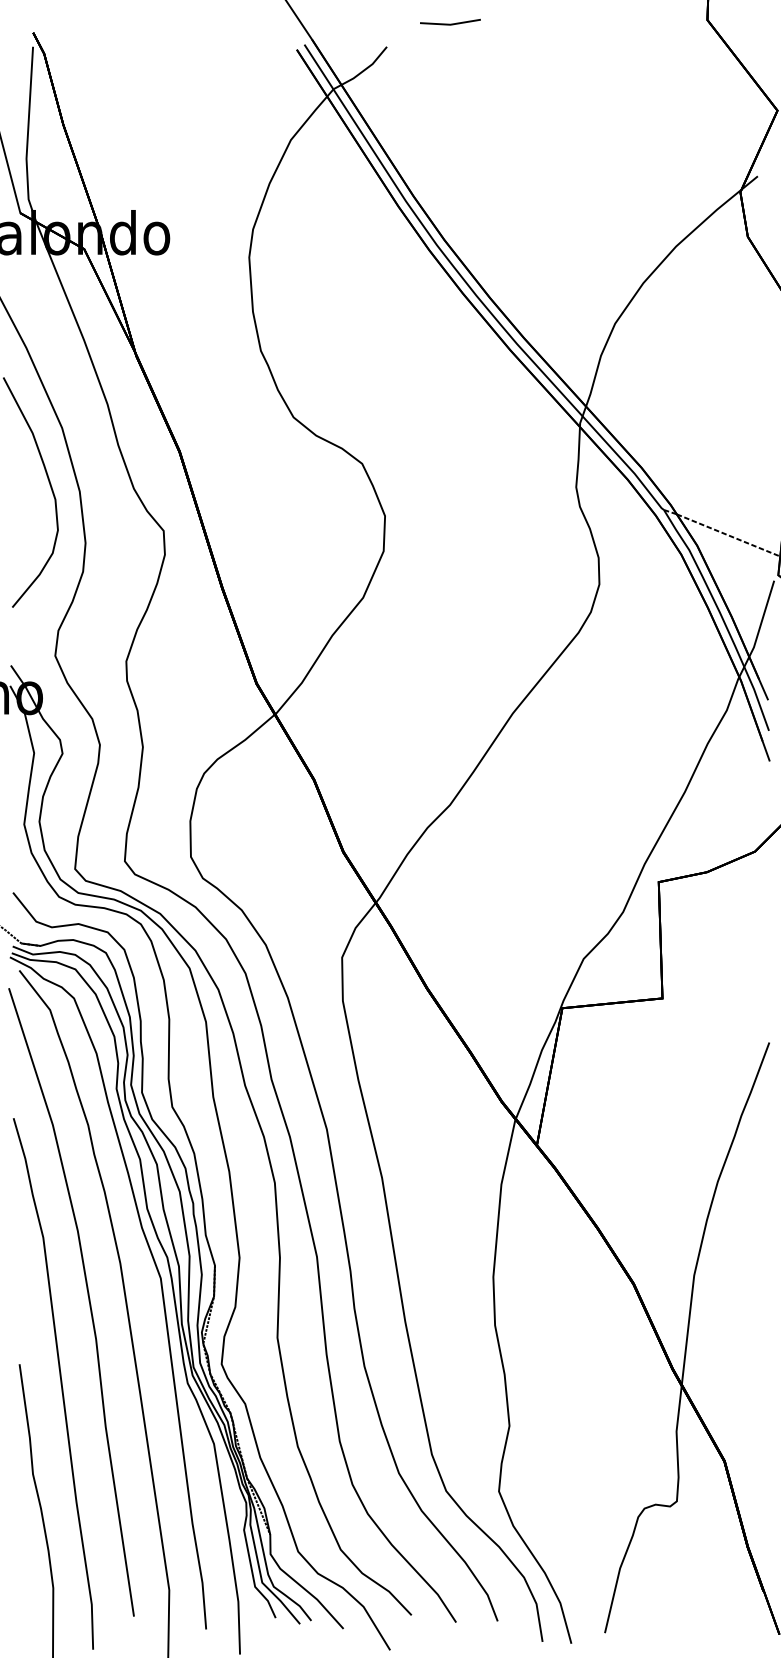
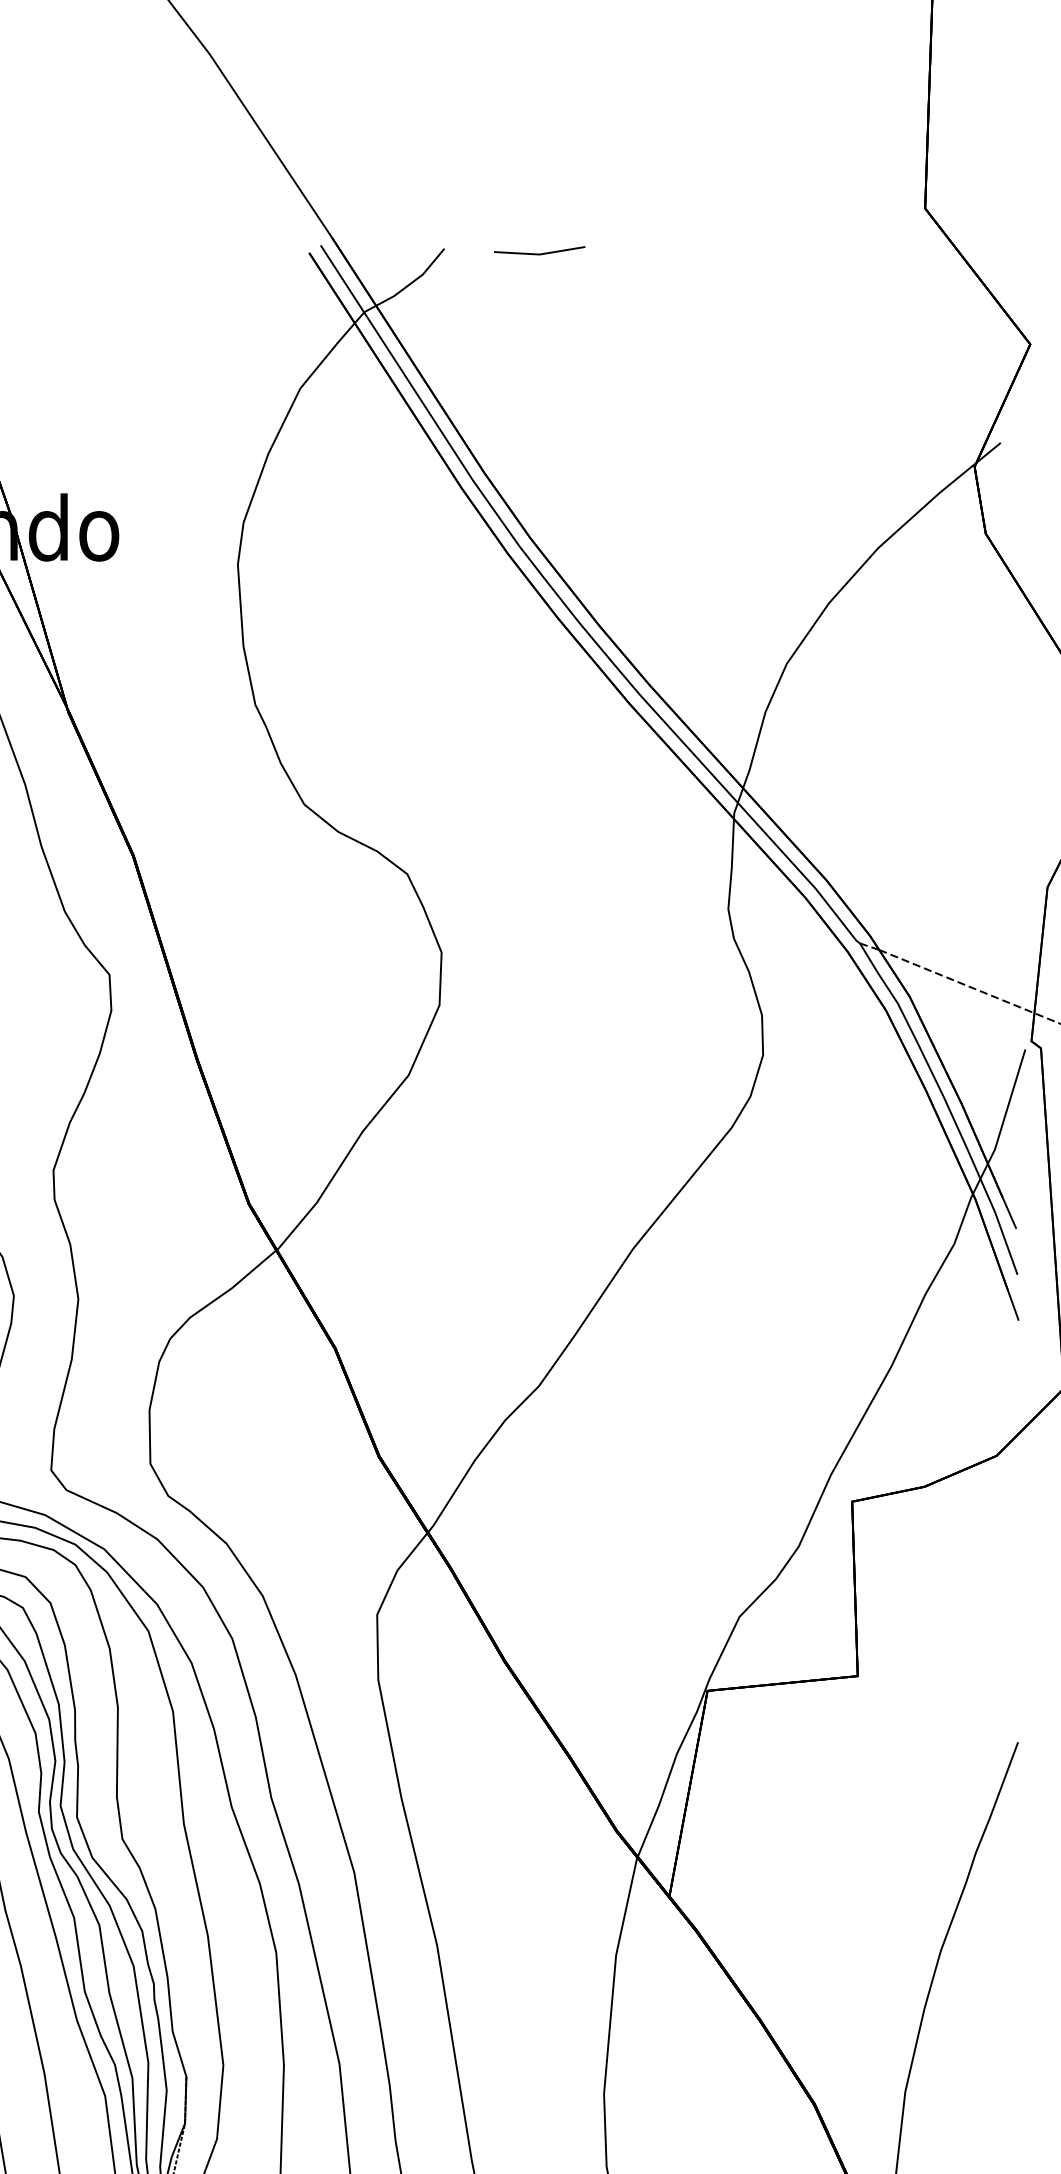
line: (450, 23) -> (539, 252), moved

